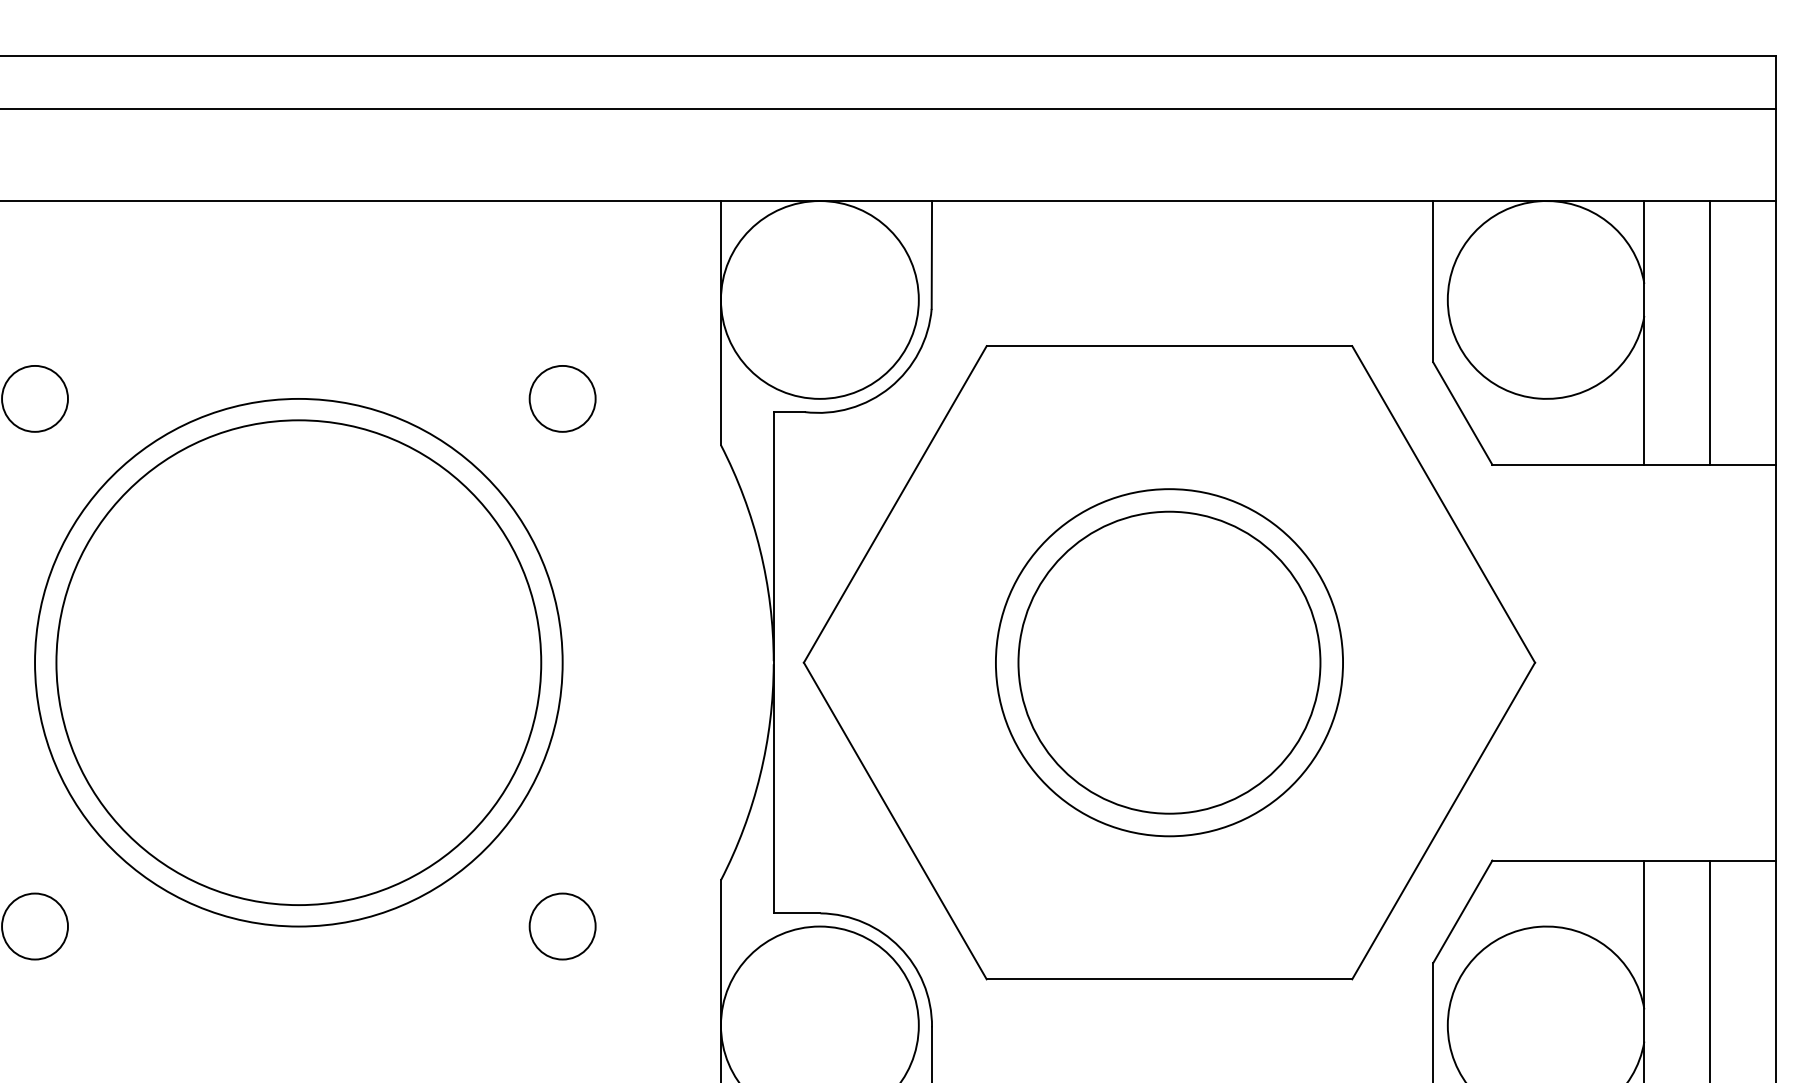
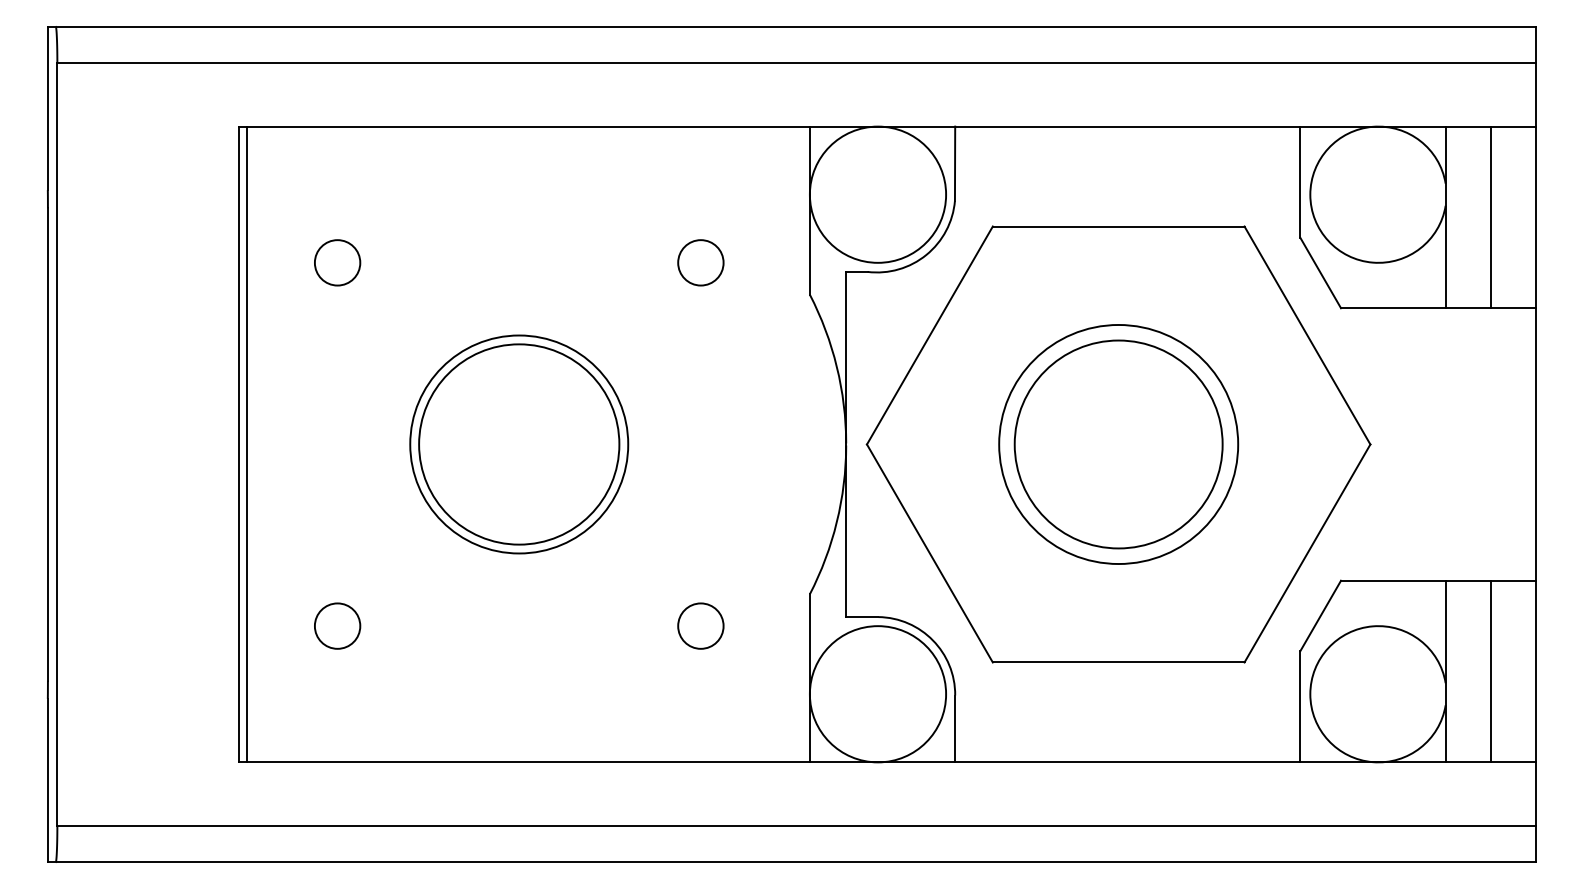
circle: (297, 662) -> (518, 444), size x0.6
circle: (299, 662) -> (519, 444), size x0.6

